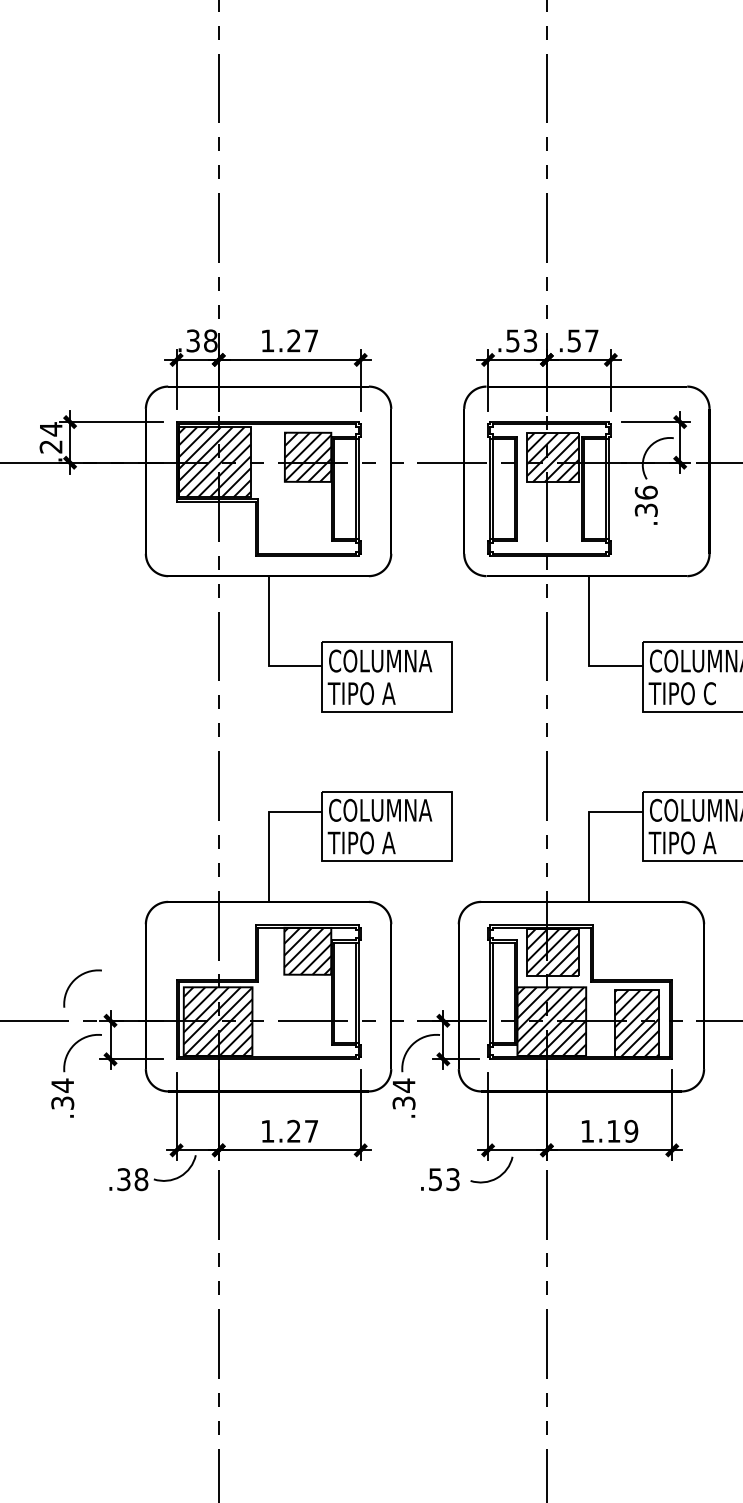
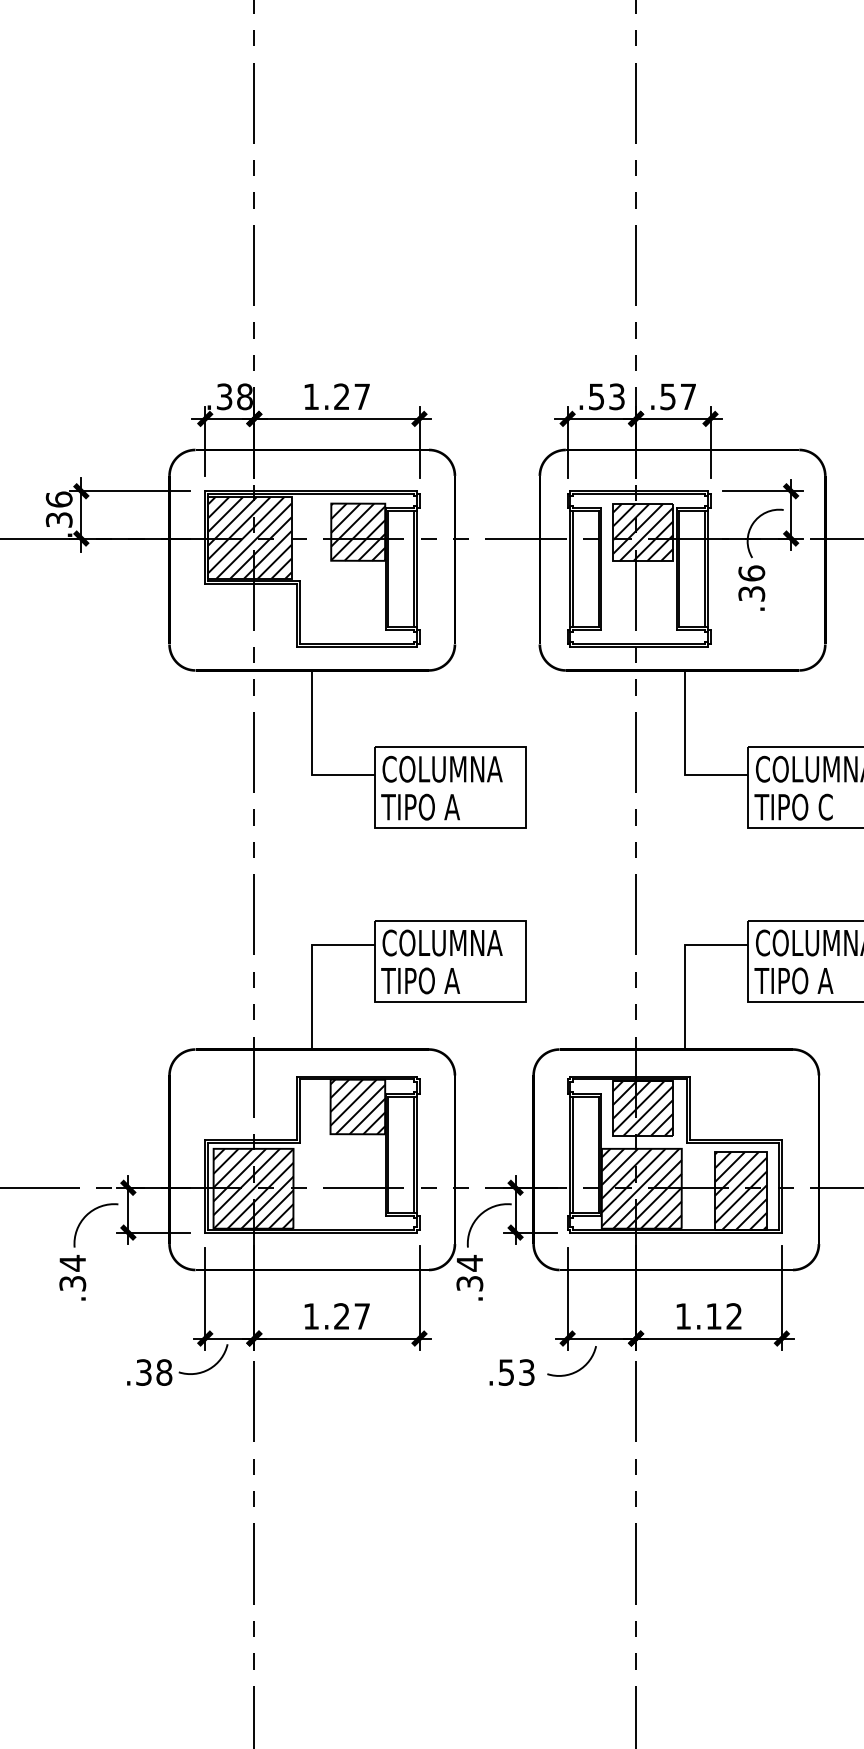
text: (50, 437) -> (58, 509), .24 -> .36
arc: (77, 979) -> (89, 1139), removed
text: (631, 1131) -> (734, 1316), 1.19 -> 1.12

